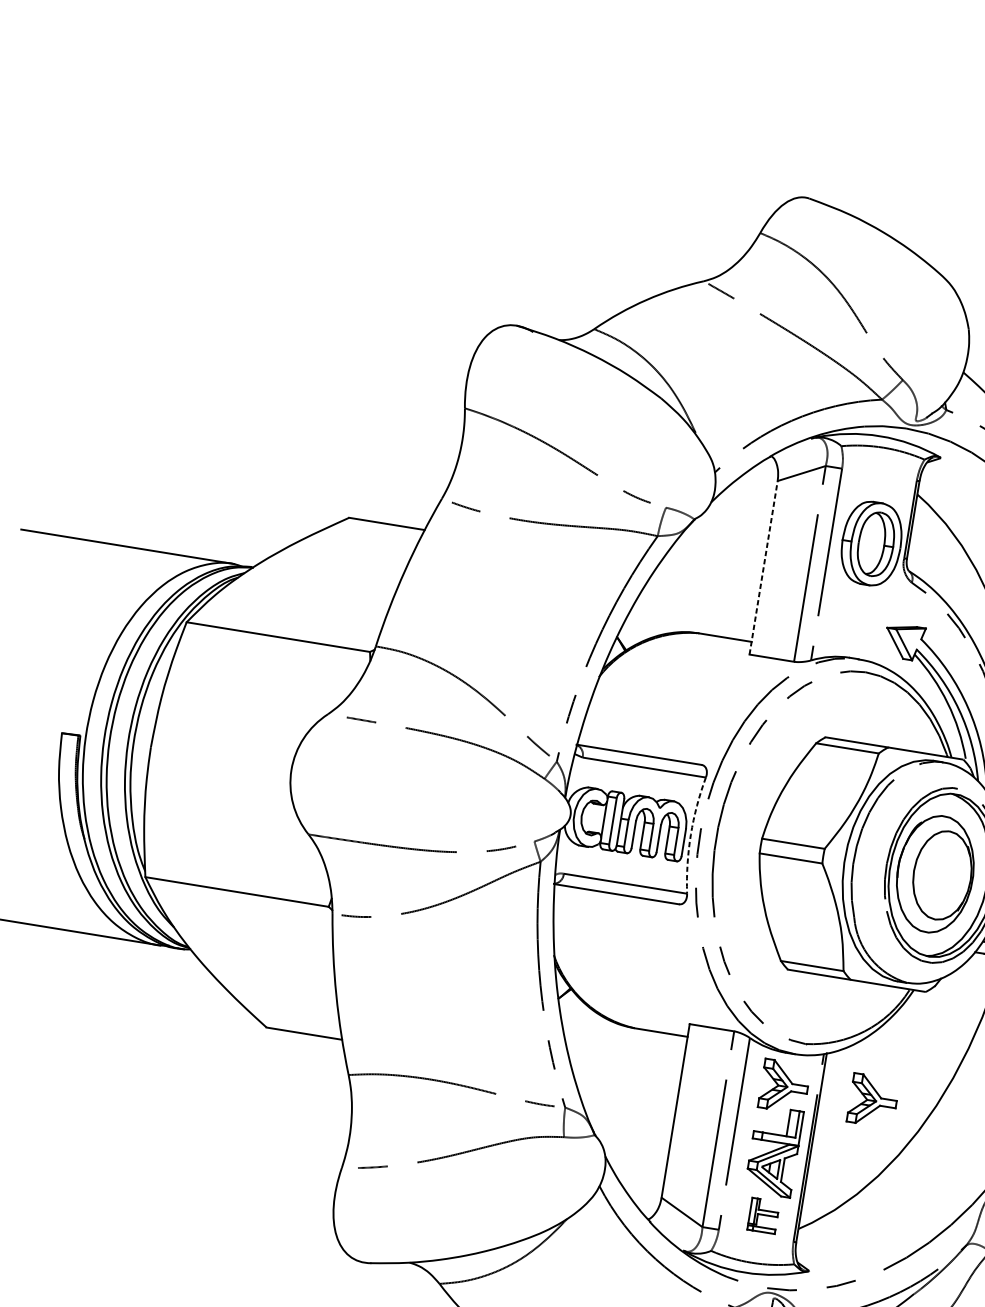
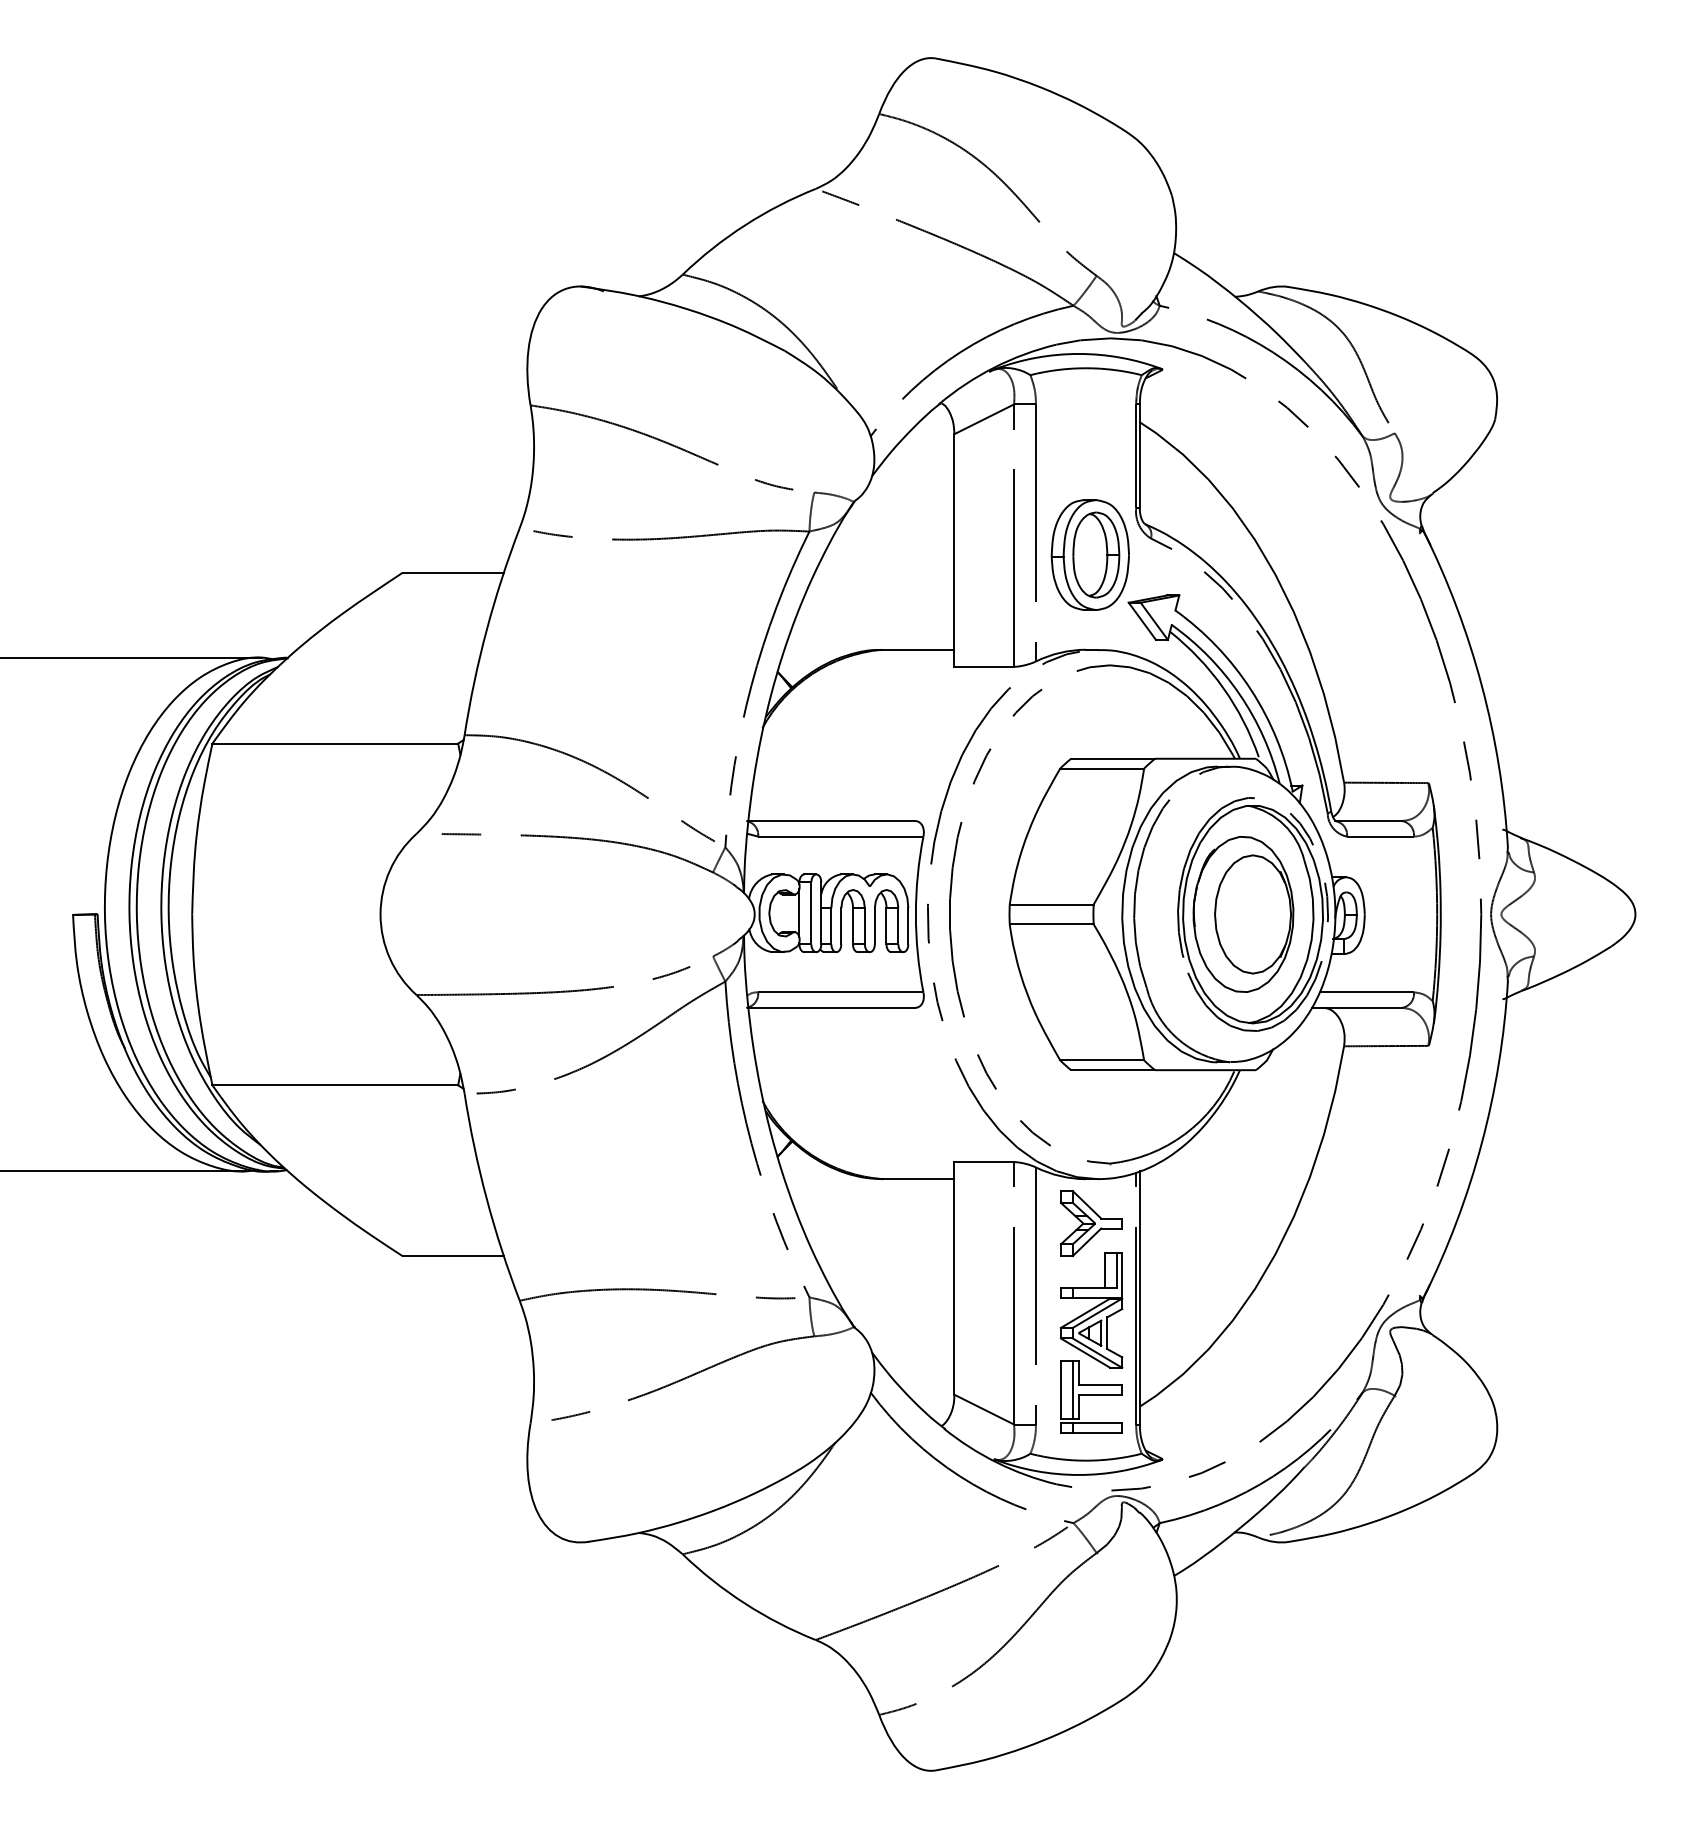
part: (871, 543) -> (1089, 554), moved
line: (763, 567) -> (954, 550), dashed -> solid
arc: (690, 834) -> (915, 914), dashed -> solid
part: (872, 1100) -> (1209, 1223), removed
part: (763, 1215) -> (1091, 1396), size x1.67

